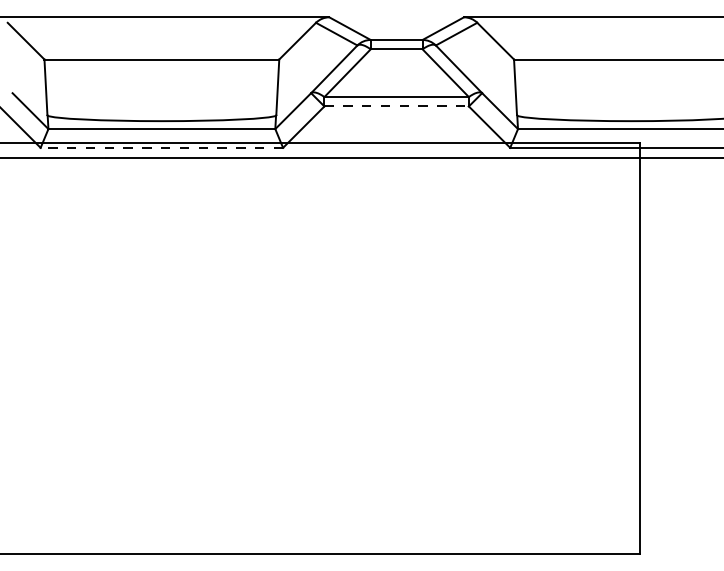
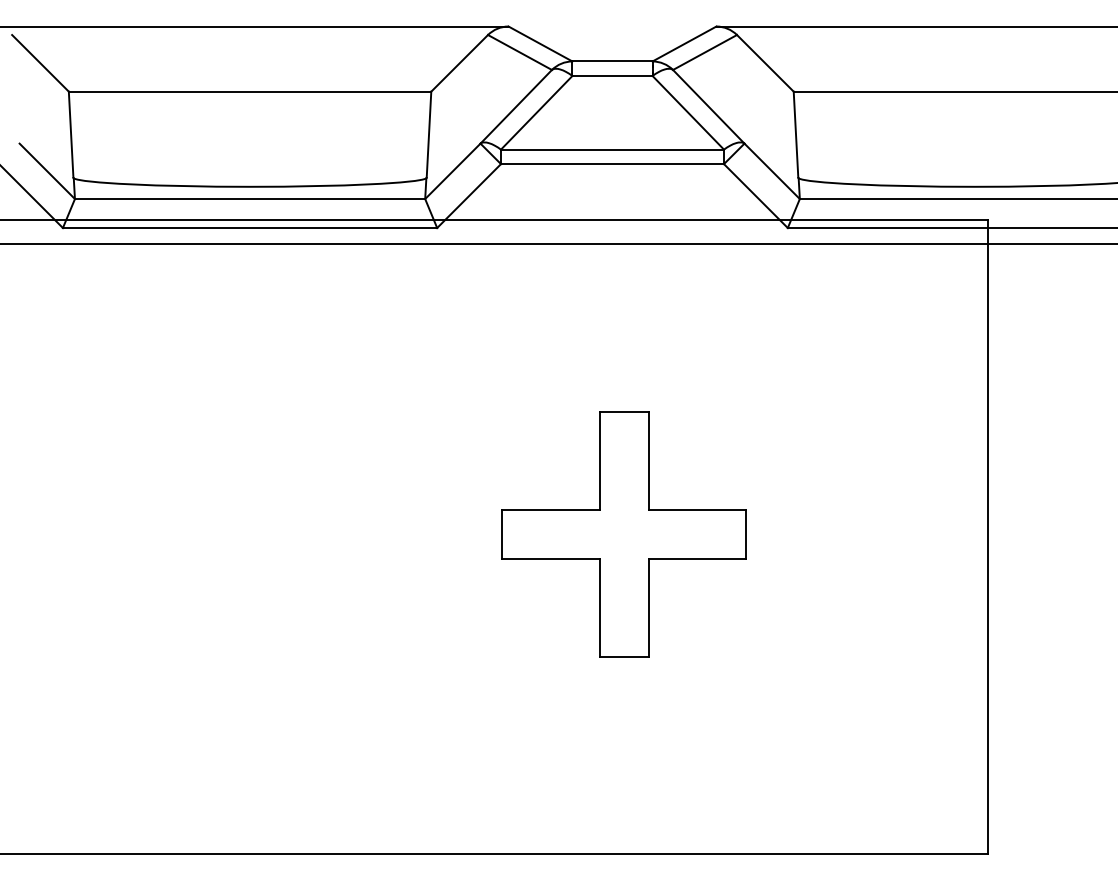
line: (397, 106) -> (613, 164), dashed -> solid
line: (161, 147) -> (249, 227), dashed -> solid
part: (403, 346) -> (623, 534), added

